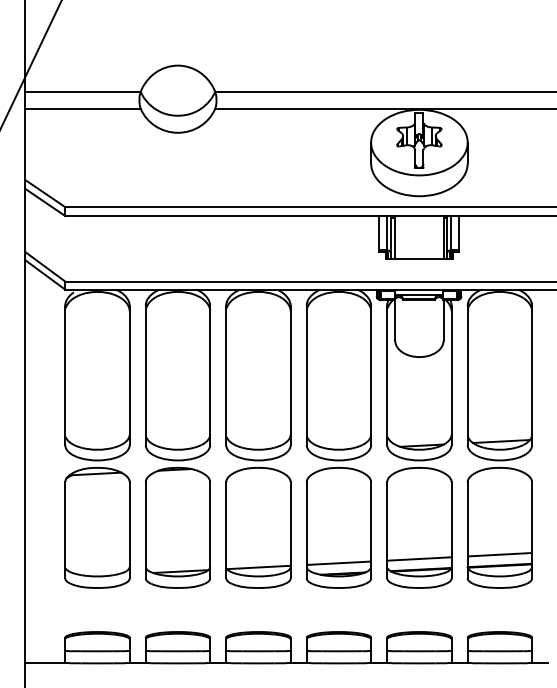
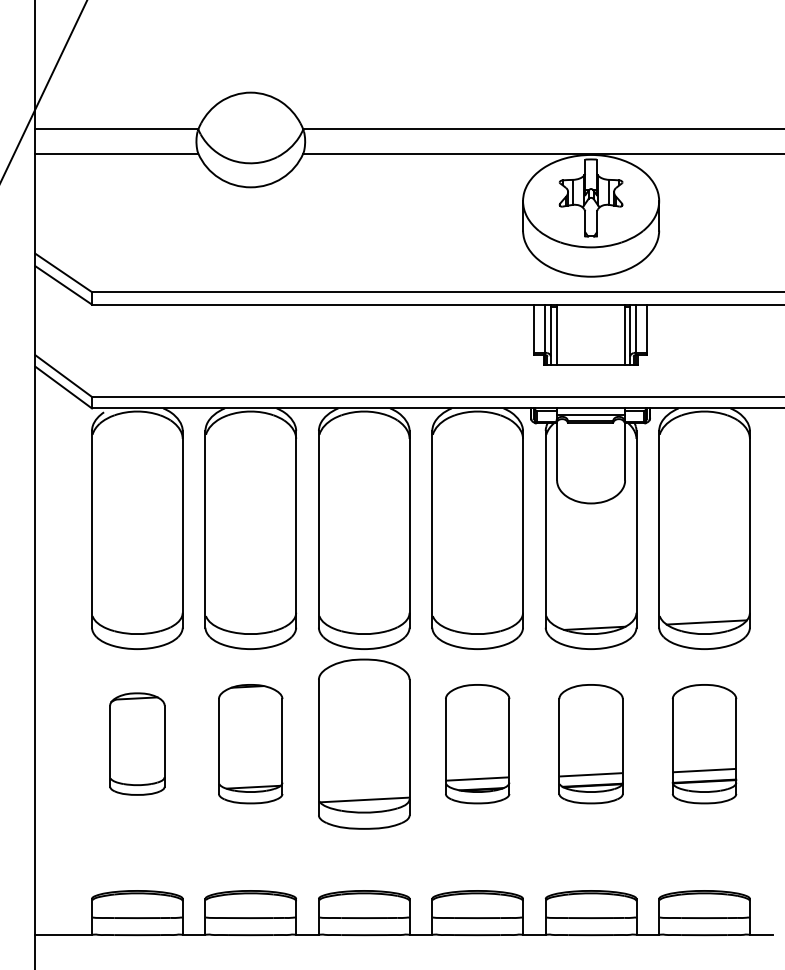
part: (97, 527) -> (137, 743), size x0.6
part: (177, 527) -> (250, 743), size x0.7
part: (338, 527) -> (477, 743), size x0.7
part: (418, 527) -> (590, 743), size x0.7
part: (499, 527) -> (704, 743), size x0.7

